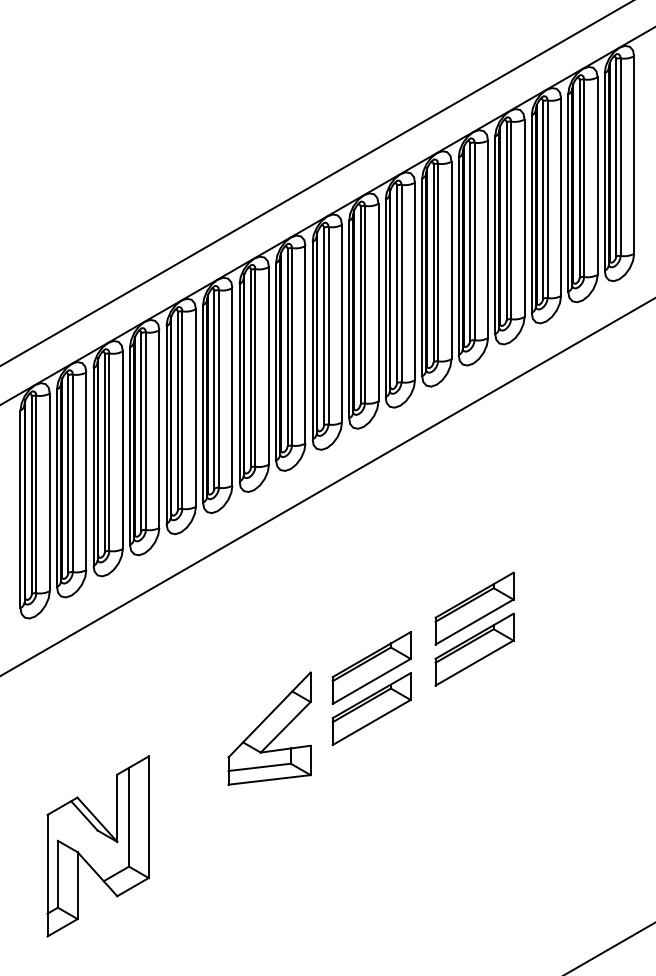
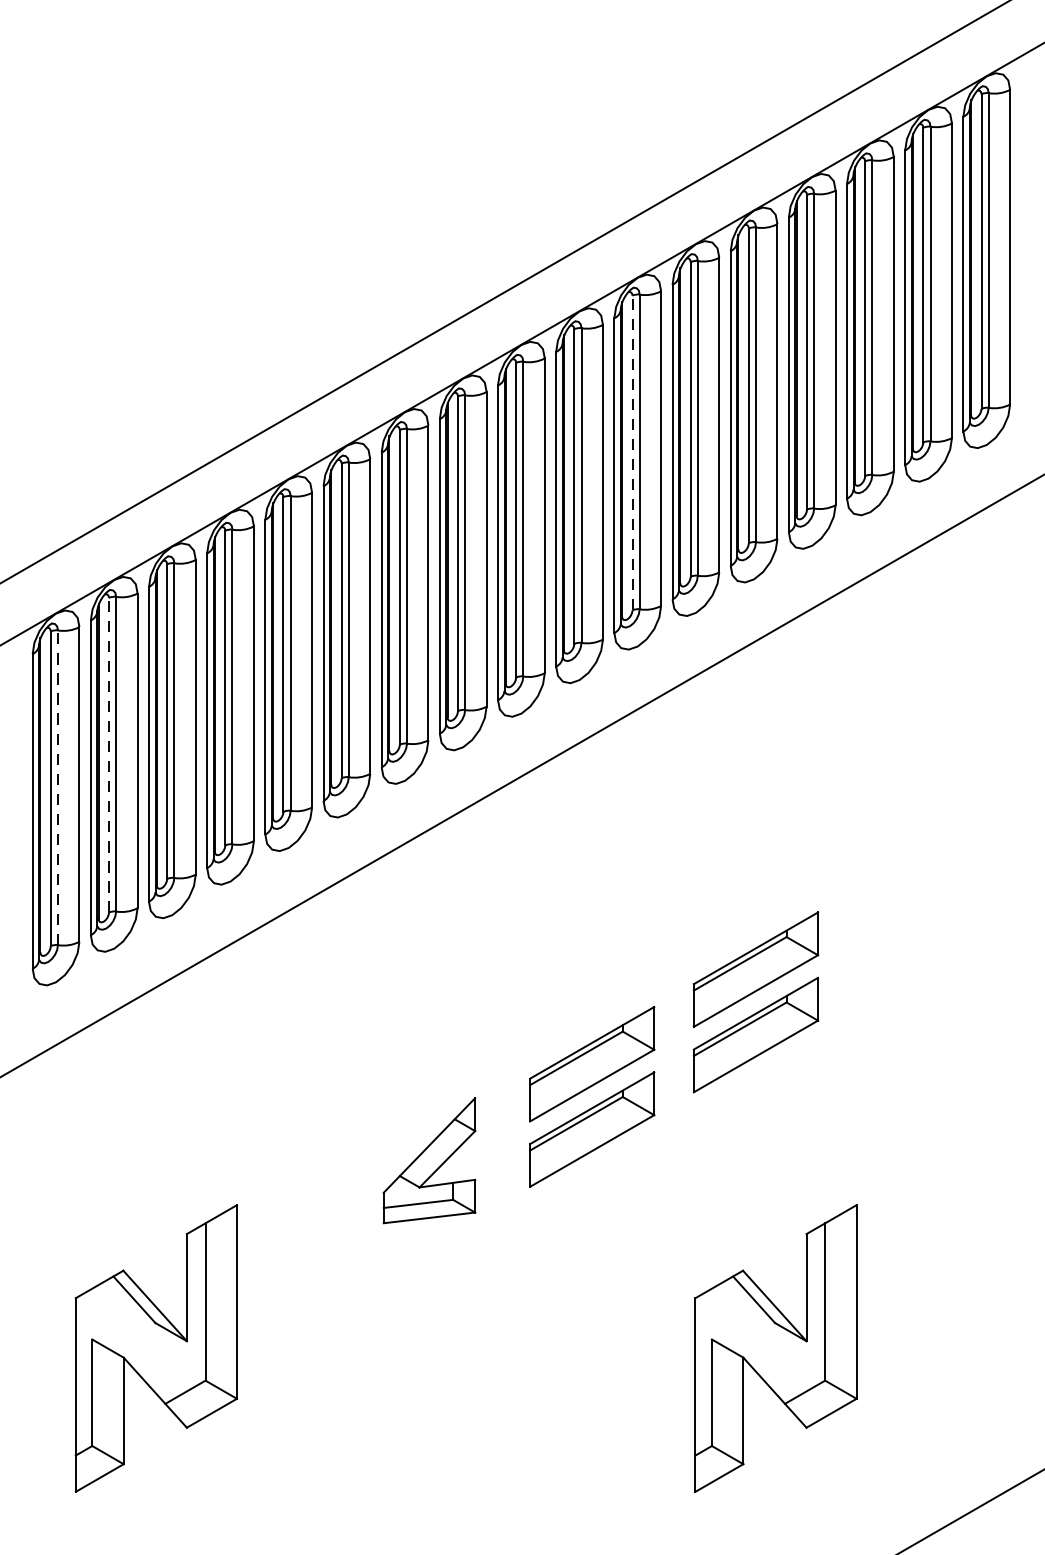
line: (397, 284) -> (633, 453), solid -> dashed
line: (68, 474) -> (109, 755), solid -> dashed
line: (36, 494) -> (58, 787), solid -> dashed
part: (269, 728) -> (429, 1160), size x0.7
part: (486, 846) -> (774, 1348), added

